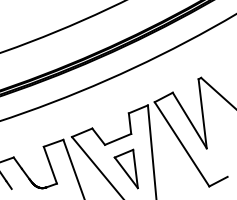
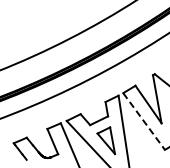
line: (182, 144) -> (144, 121), solid -> dashed

